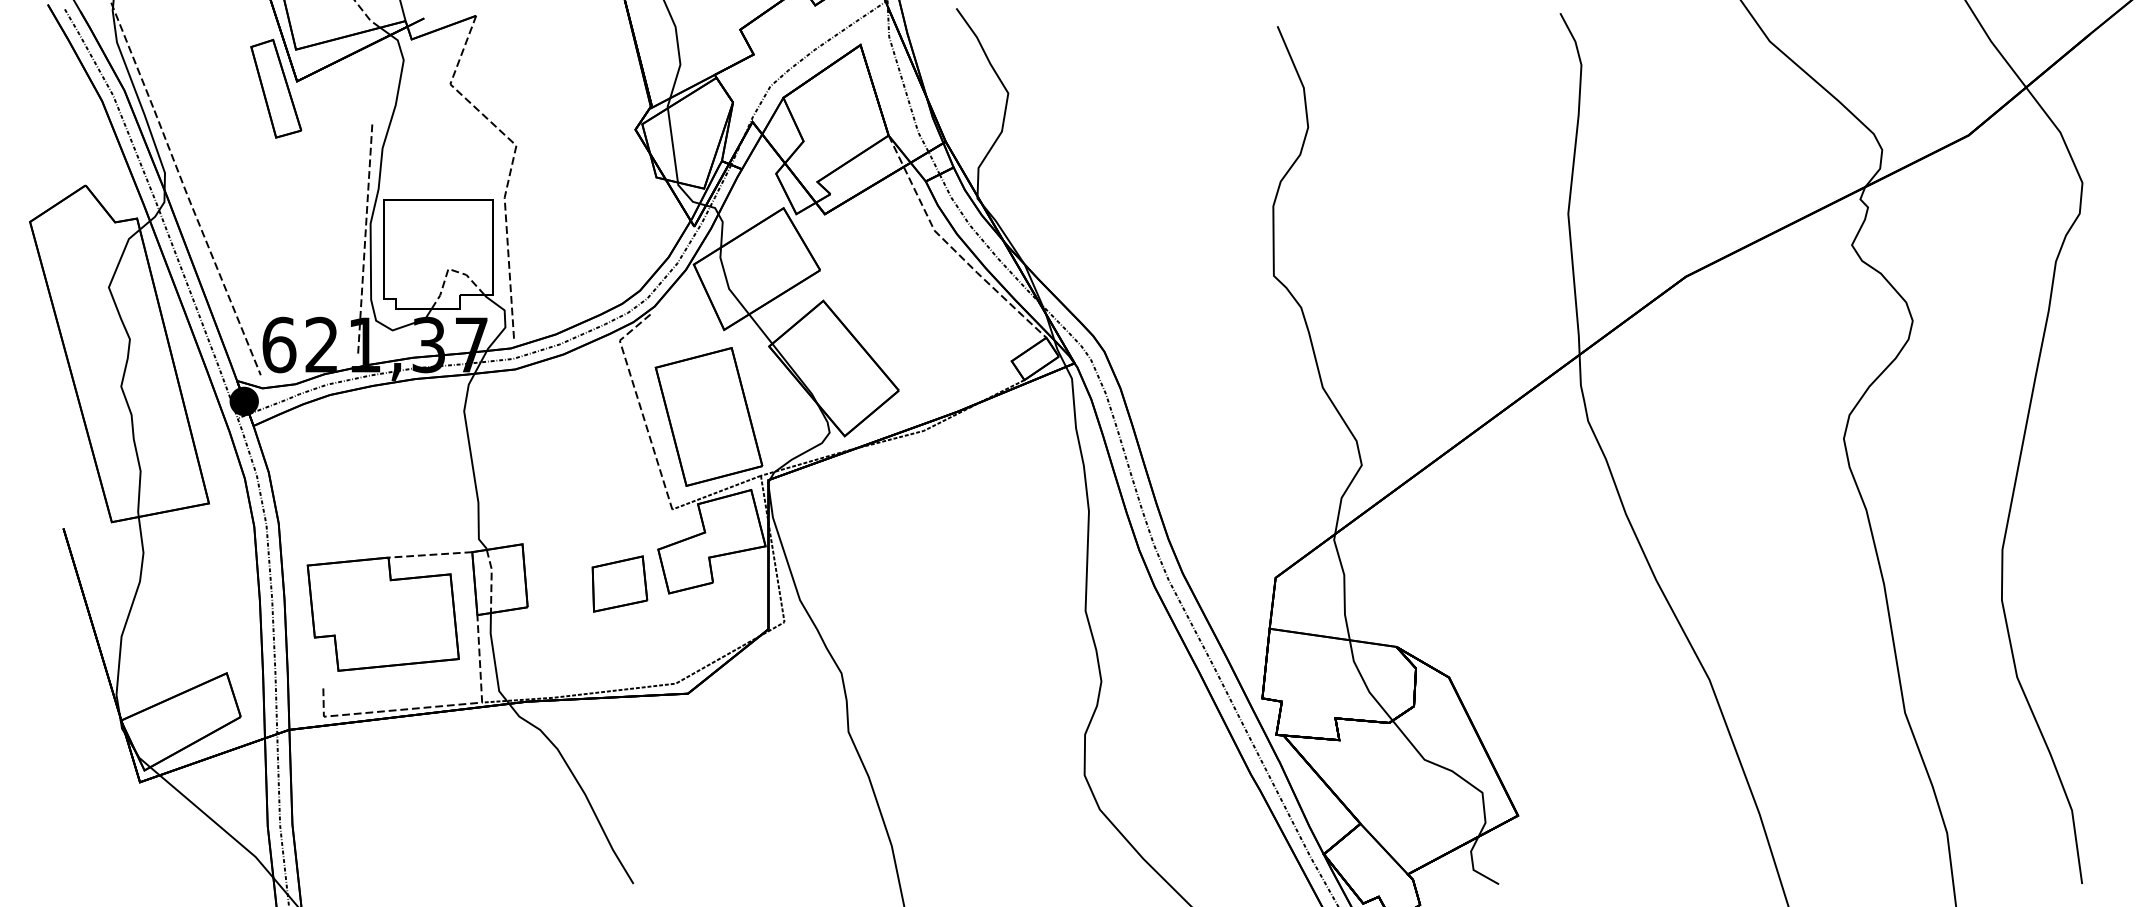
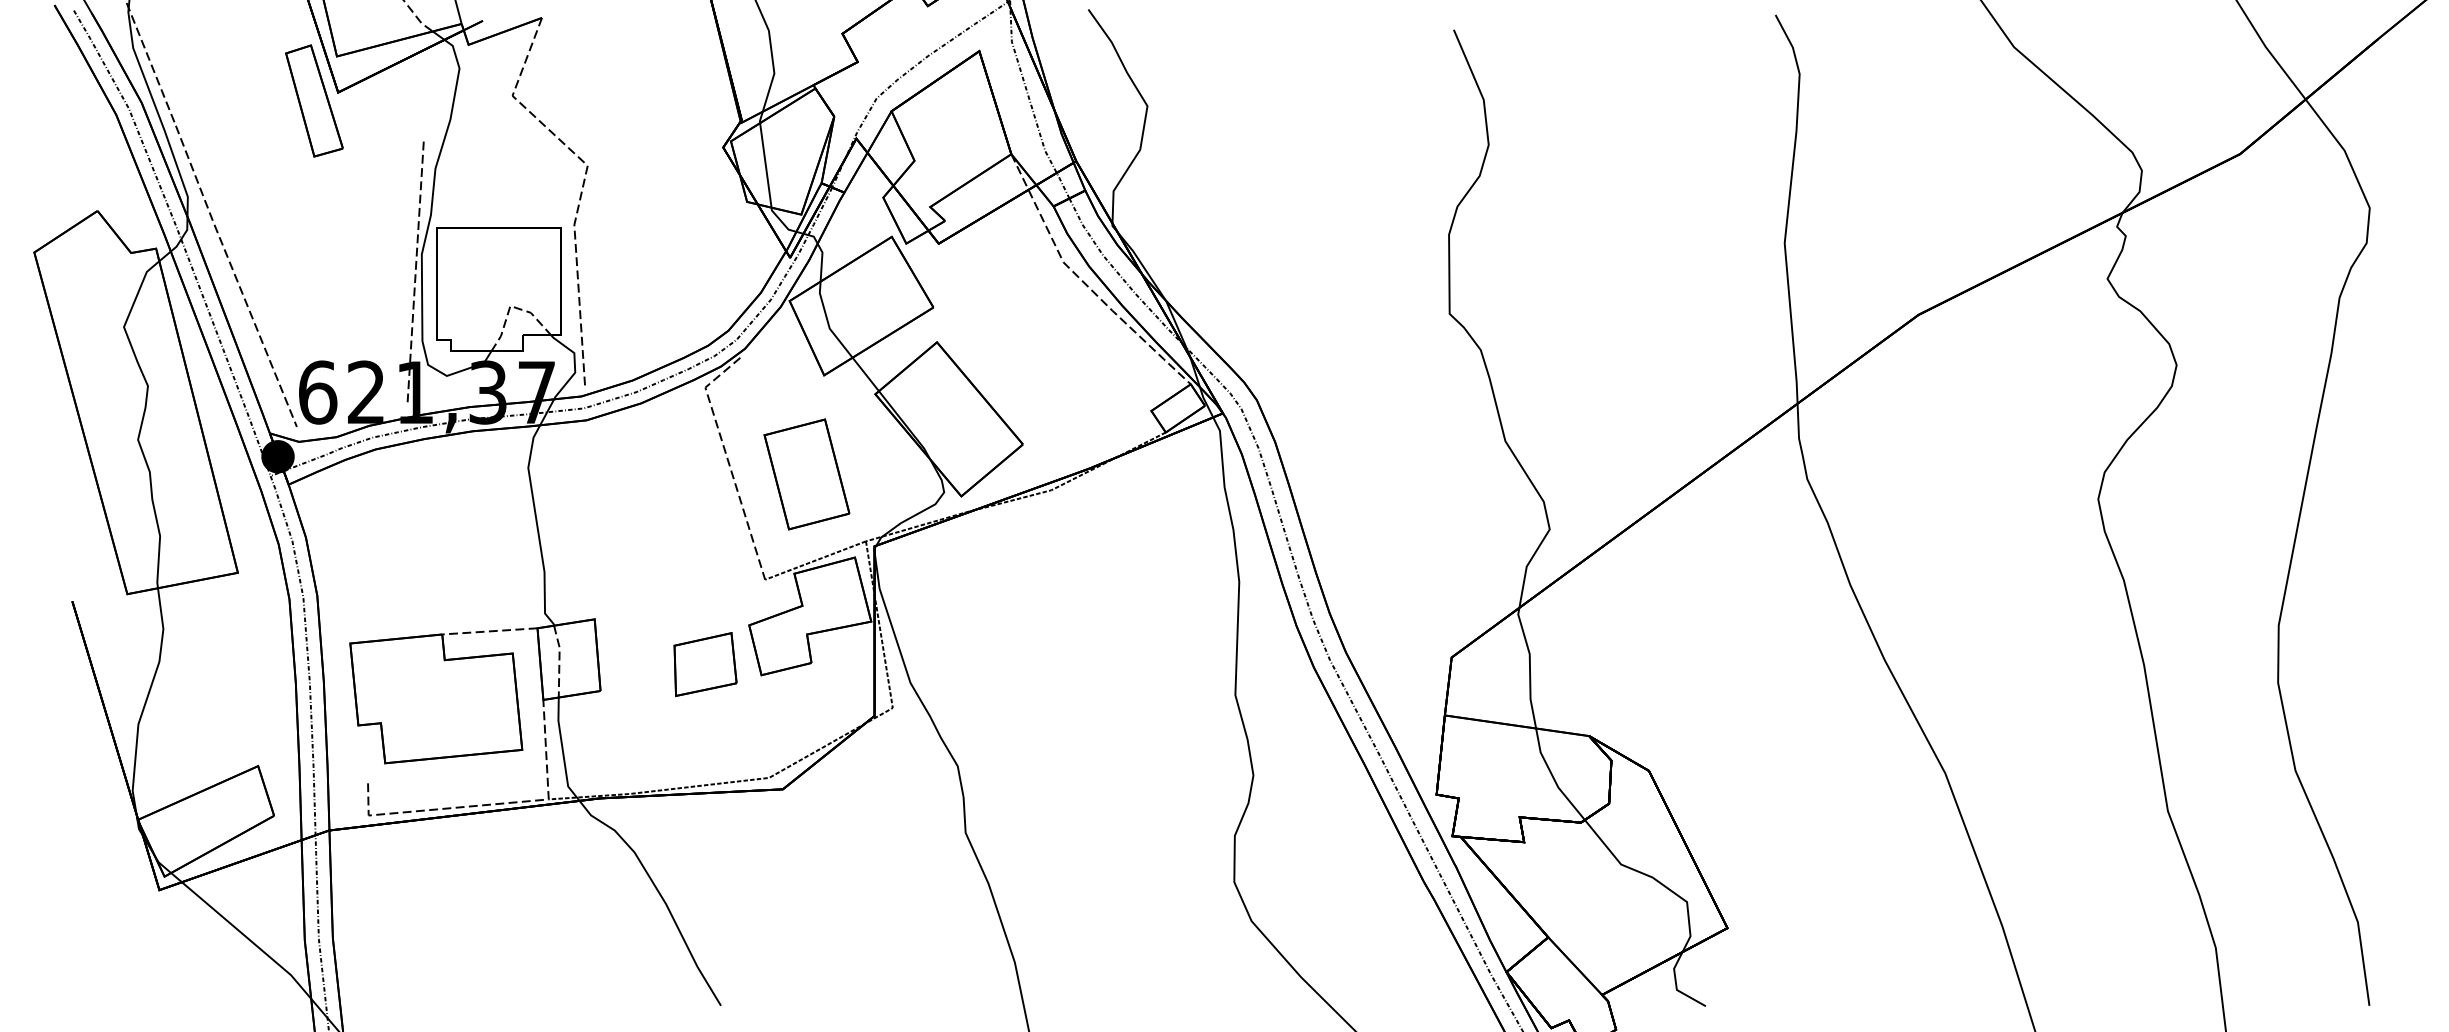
part: (708, 417) -> (806, 474), size x0.7

